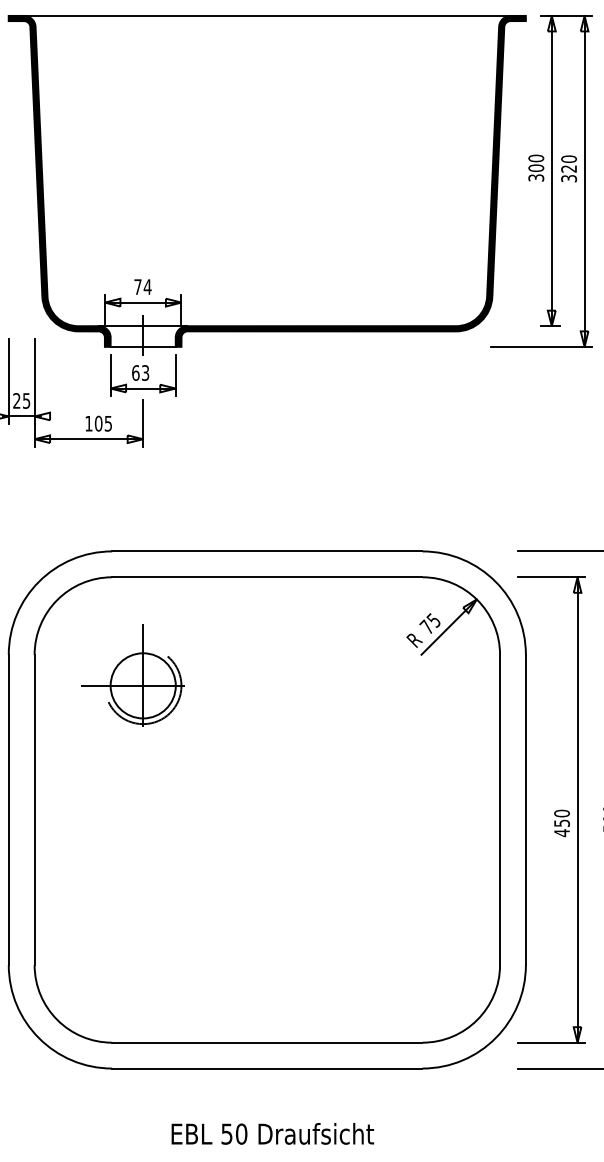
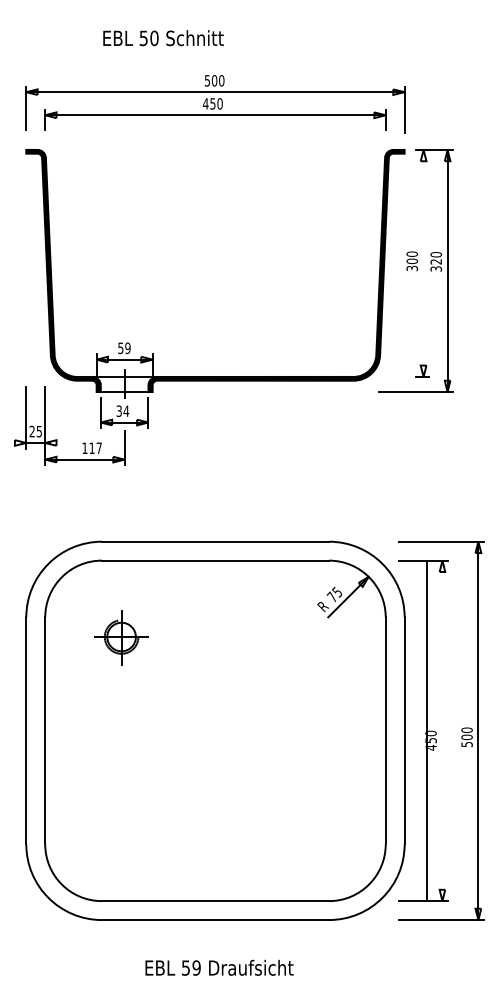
line: (267, 15) -> (215, 149), removed
line: (551, 169) -> (423, 262), removed
text: (142, 287) -> (124, 348), 74 -> 59
text: (140, 372) -> (122, 410), 63 -> 34
text: (103, 424) -> (95, 448), 105 -> 117
part: (132, 675) -> (116, 632), size x0.6
line: (577, 809) -> (427, 730), moved
text: (241, 1133) -> (196, 967), 50 -> 59

